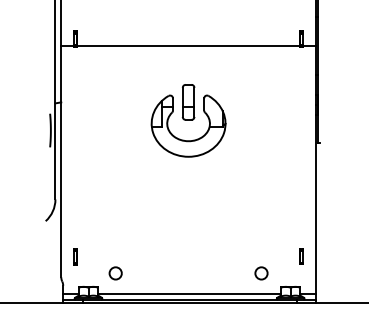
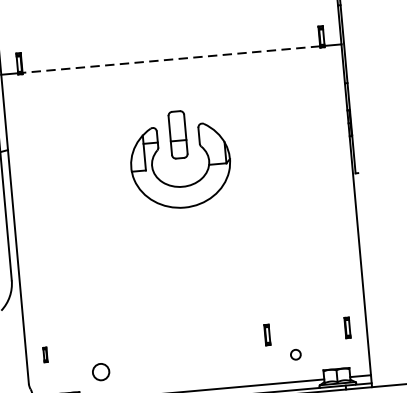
line: (188, 46) -> (171, 60), solid -> dashed
part: (75, 256) -> (45, 354), size x0.7
part: (241, 256) -> (267, 334), added
circle: (261, 273) -> (295, 354), size x0.6

